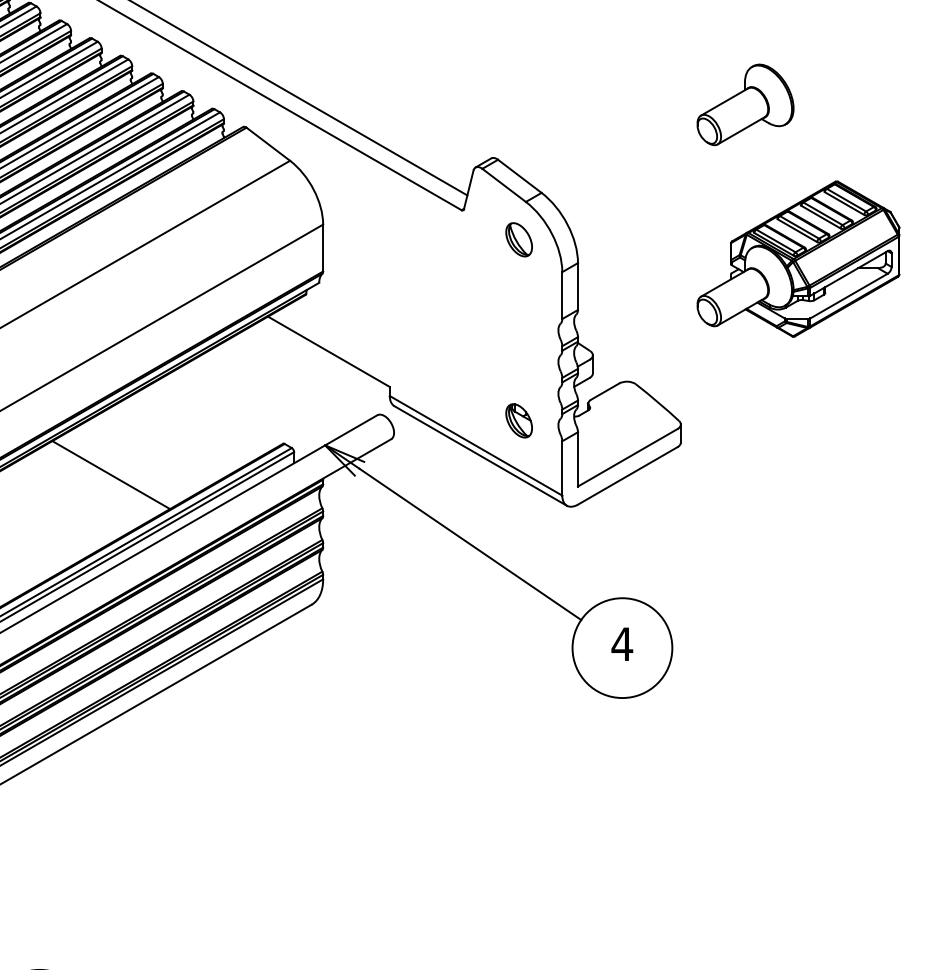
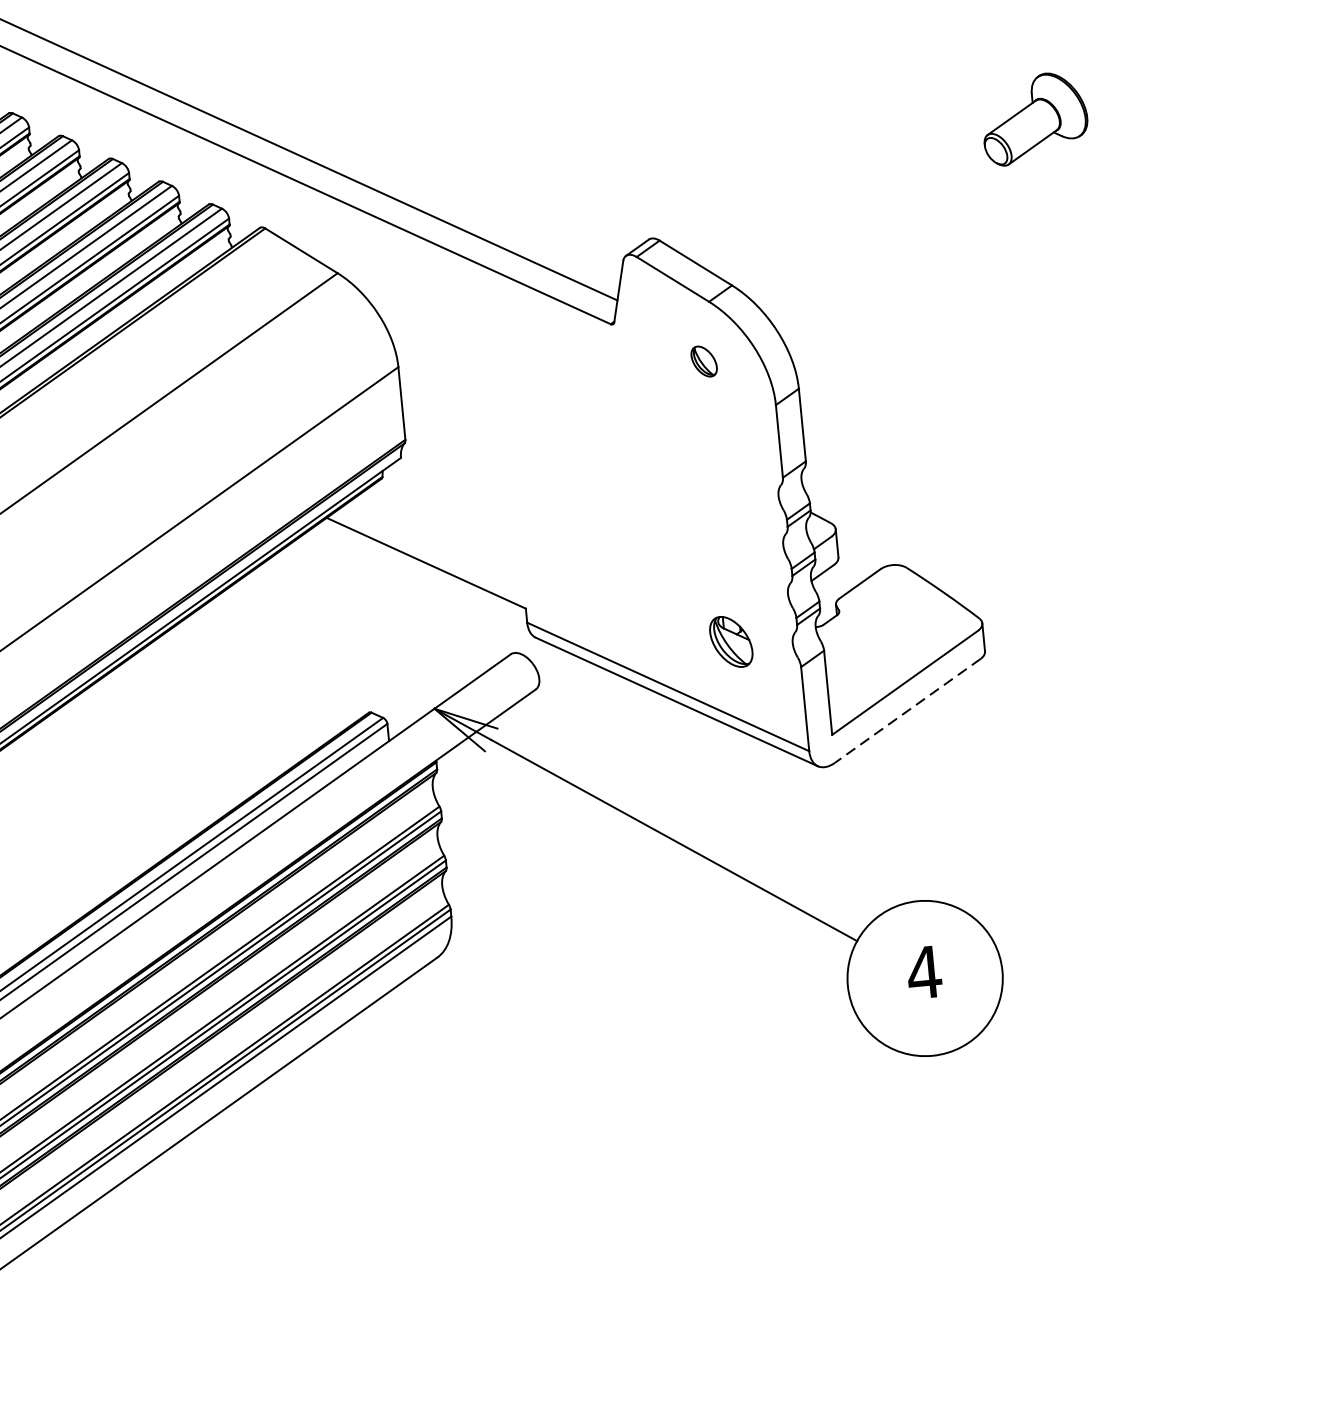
part: (745, 104) -> (1034, 118), size x0.7
part: (518, 239) -> (703, 361), size x0.6
part: (798, 258) -> (1139, 348), removed
line: (111, 475) -> (107, 787), removed
line: (627, 475) -> (907, 710), solid -> dashed

